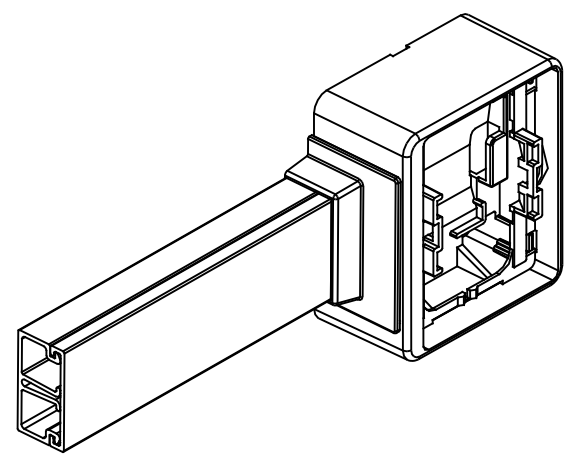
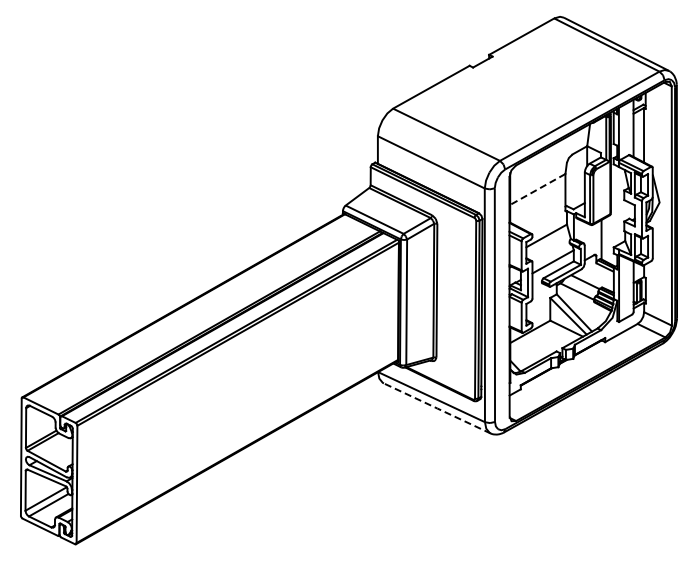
line: (446, 157) -> (537, 189), solid -> dashed
line: (363, 339) -> (437, 408), solid -> dashed

